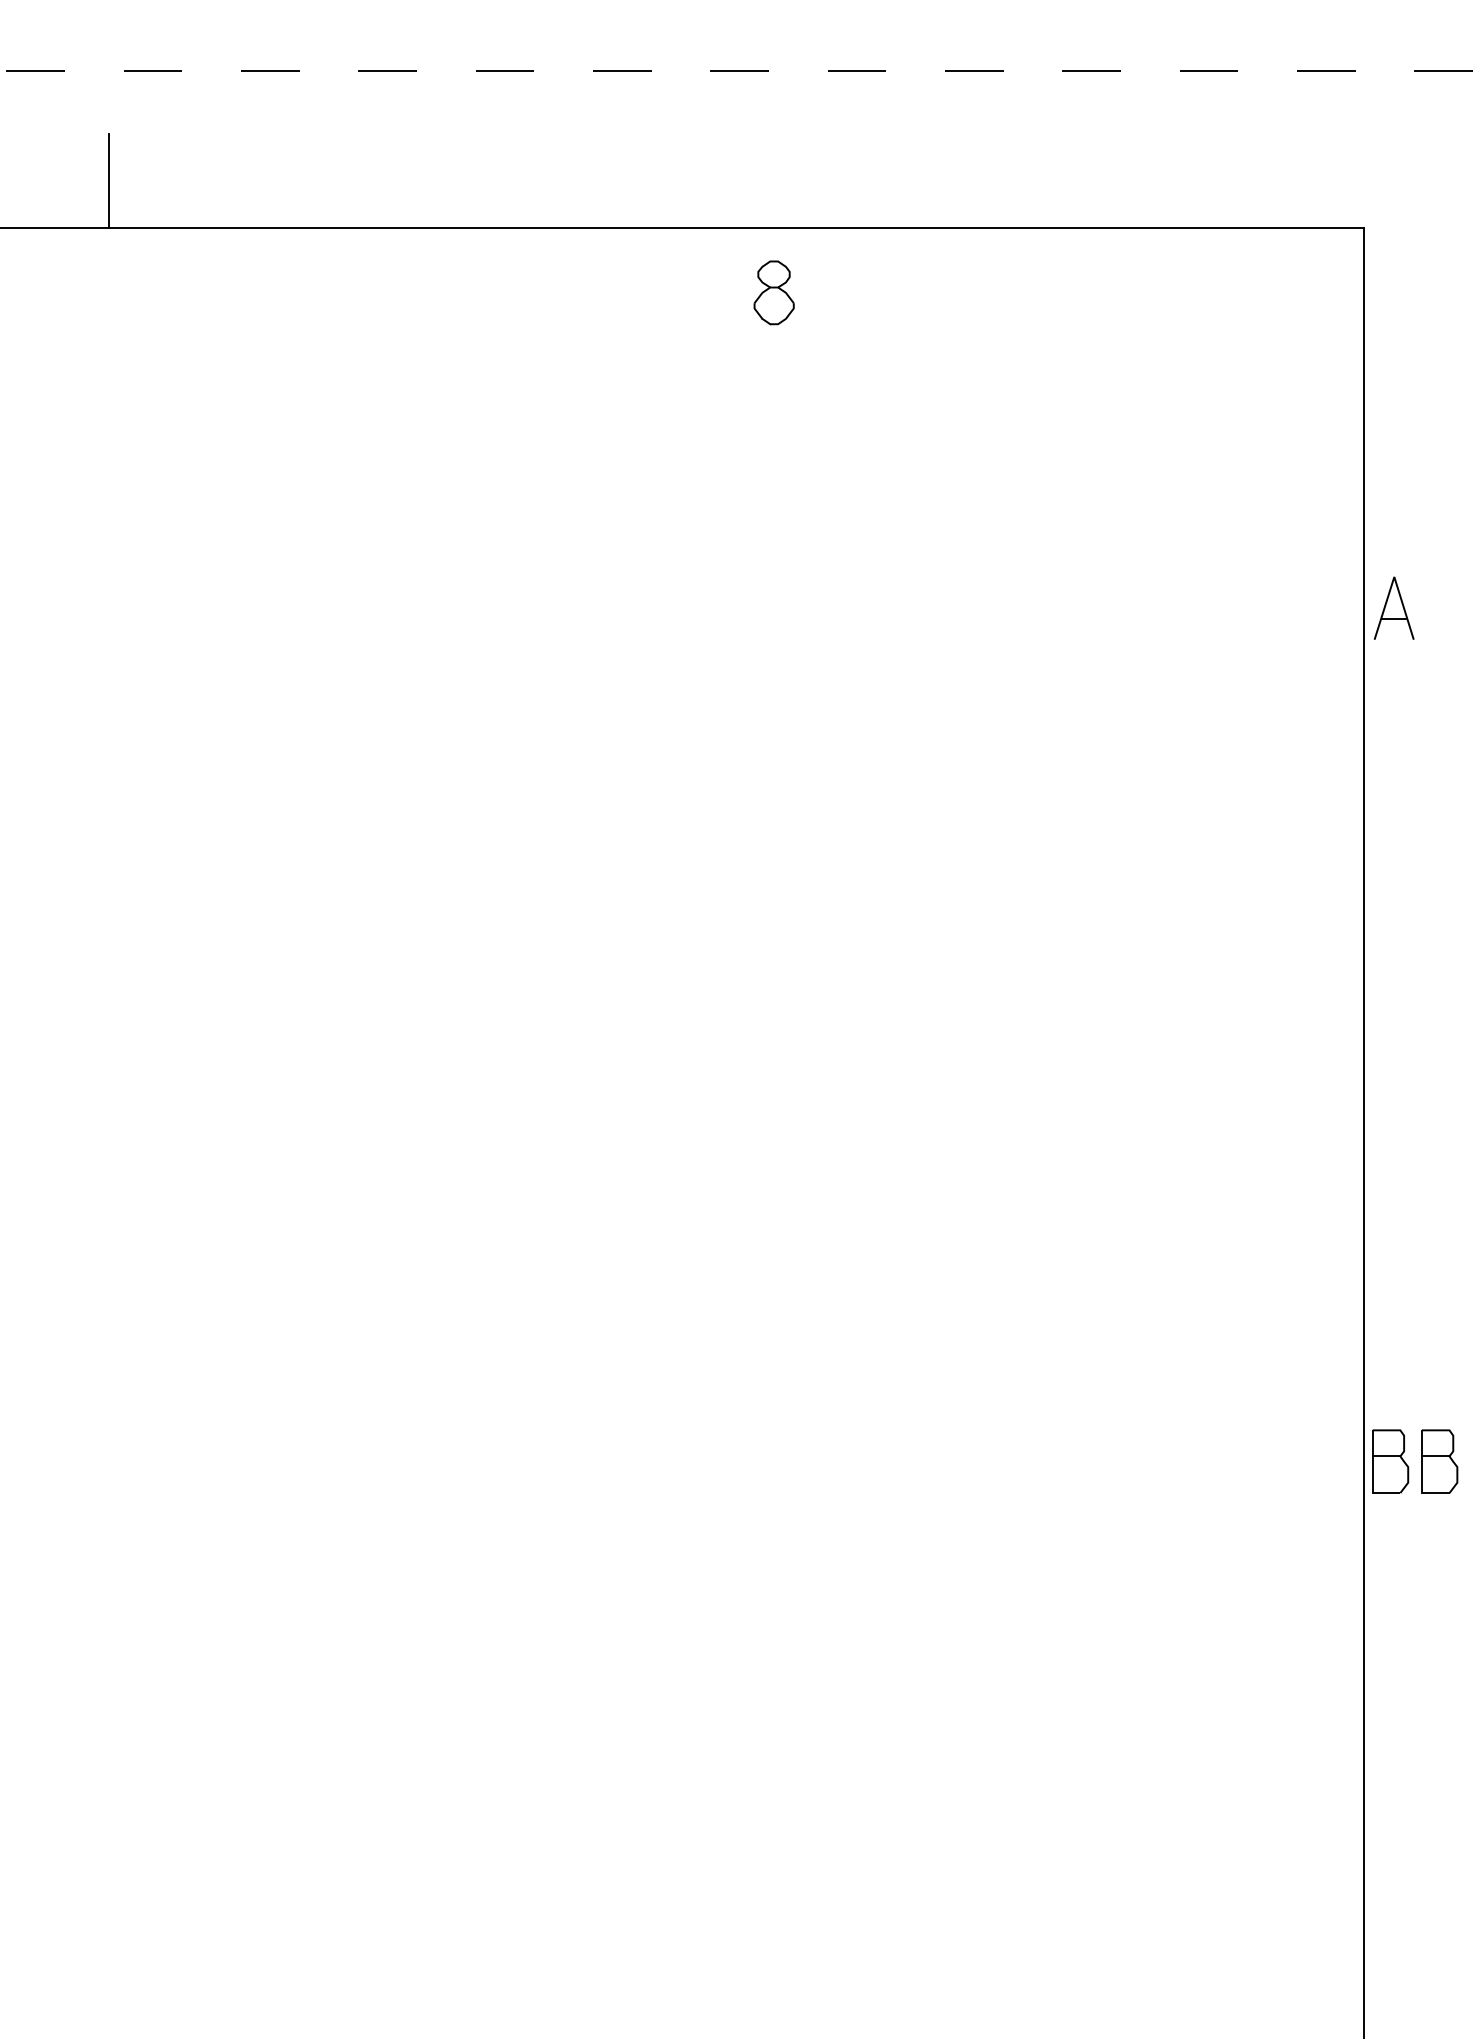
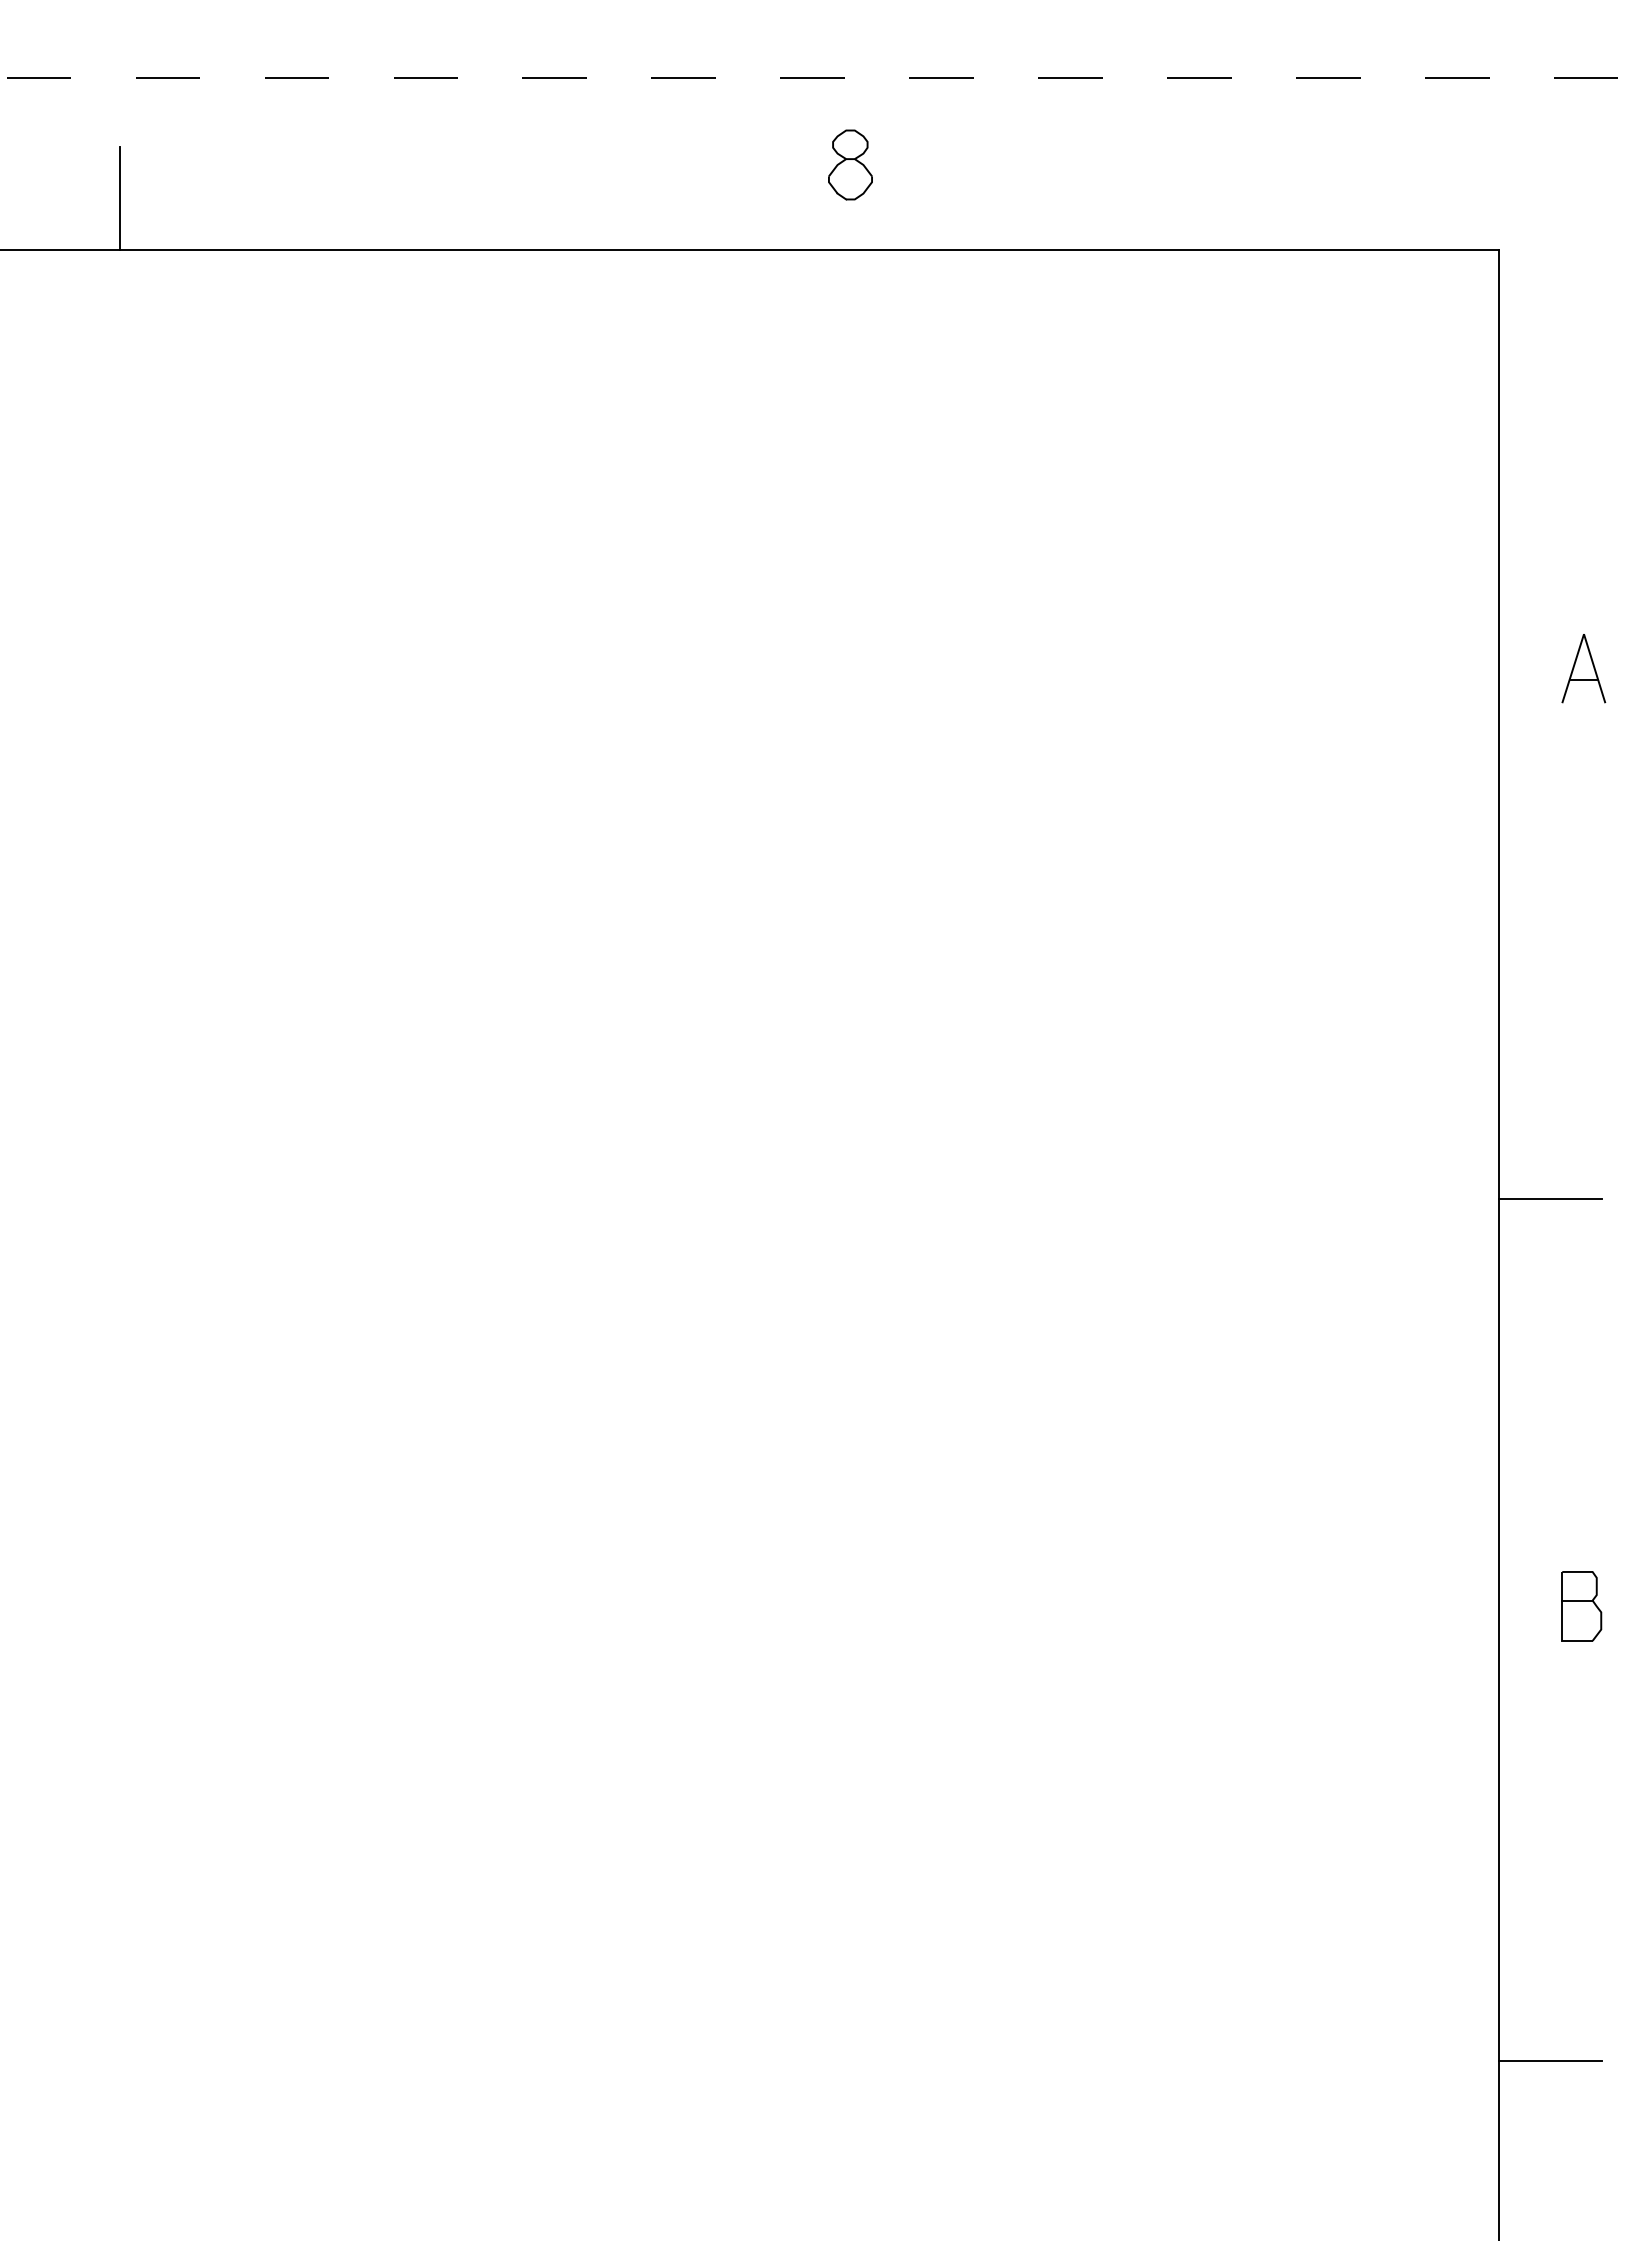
part: (774, 292) -> (850, 164), moved
part: (1393, 608) -> (1583, 668), moved
line: (1411, 1090) -> (1550, 1198), added
part: (1390, 1461) -> (1527, 1606), removed
line: (1411, 1874) -> (1550, 2060), added

